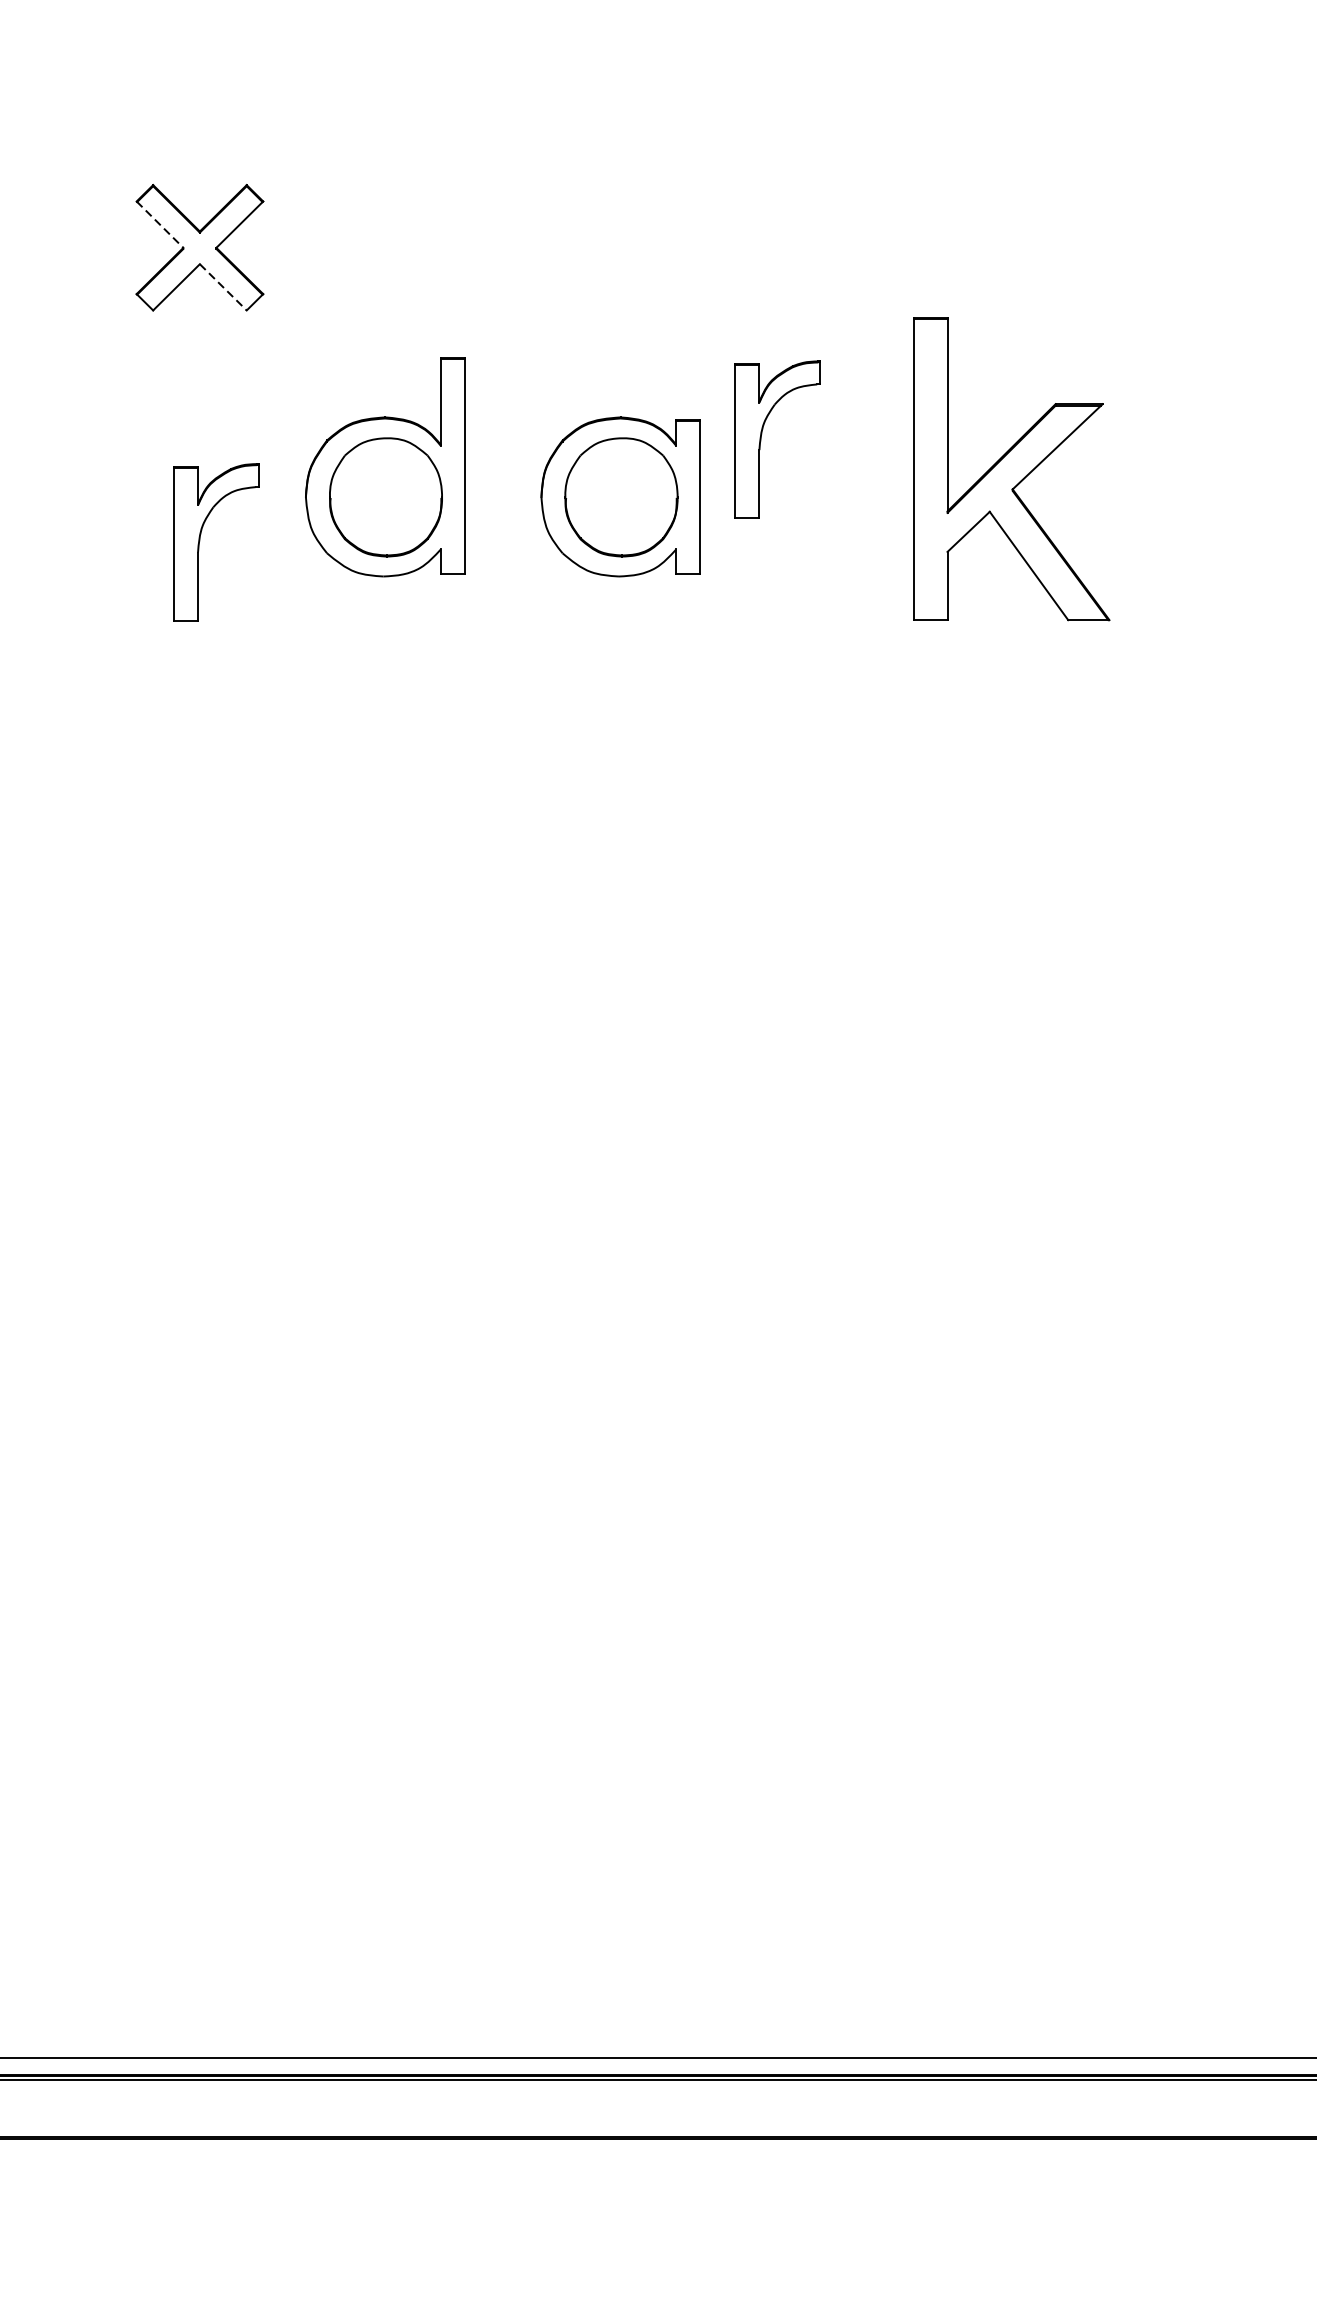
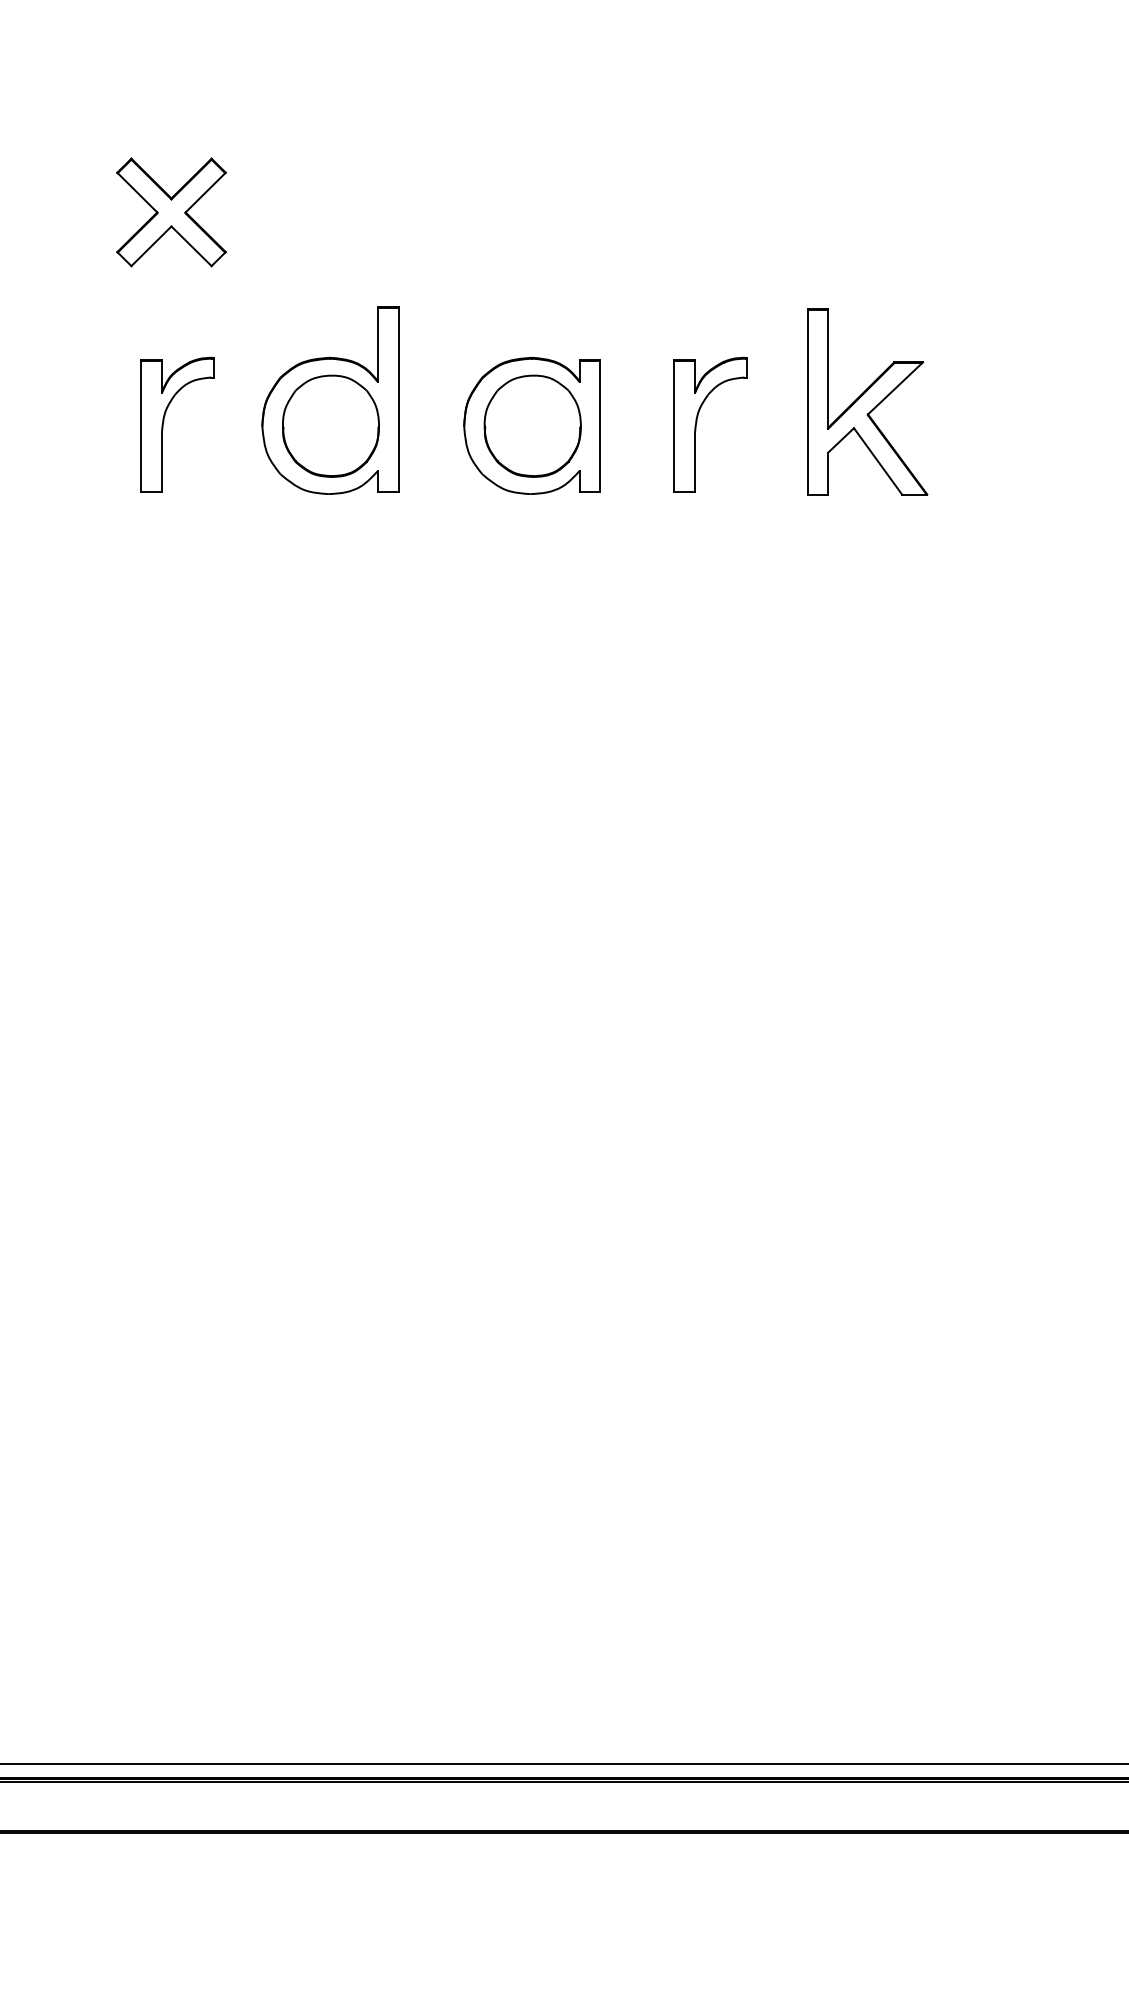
line: (160, 224) -> (137, 192), dashed -> solid
line: (223, 287) -> (191, 246), dashed -> solid
part: (762, 436) -> (697, 422), moved
part: (1012, 468) -> (867, 401), size x0.71
part: (201, 538) -> (164, 421), moved

